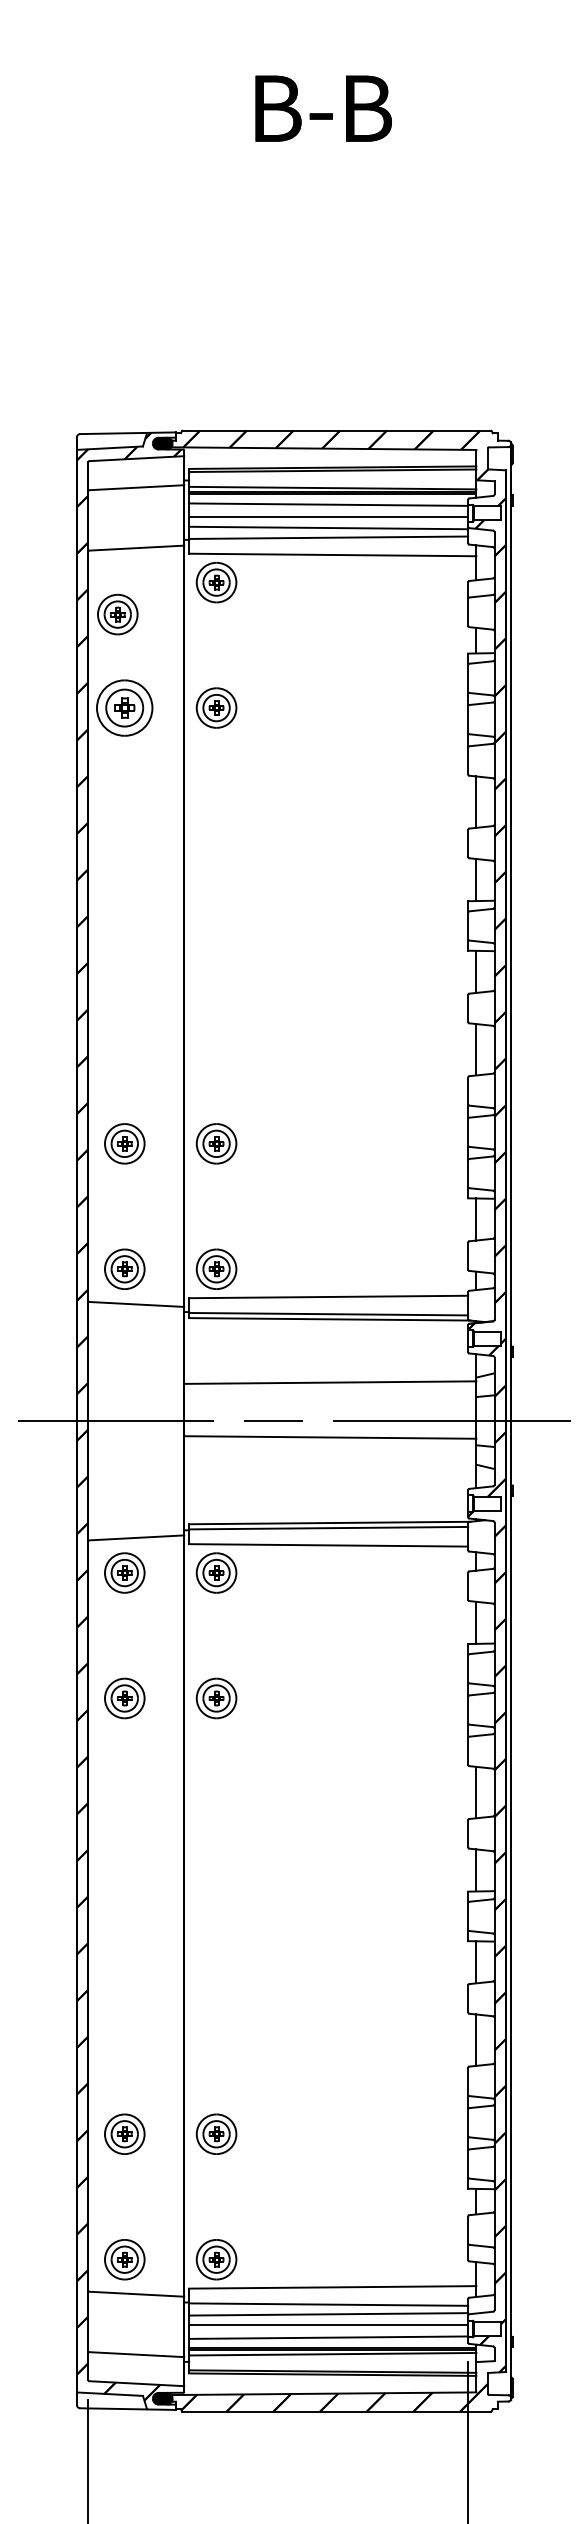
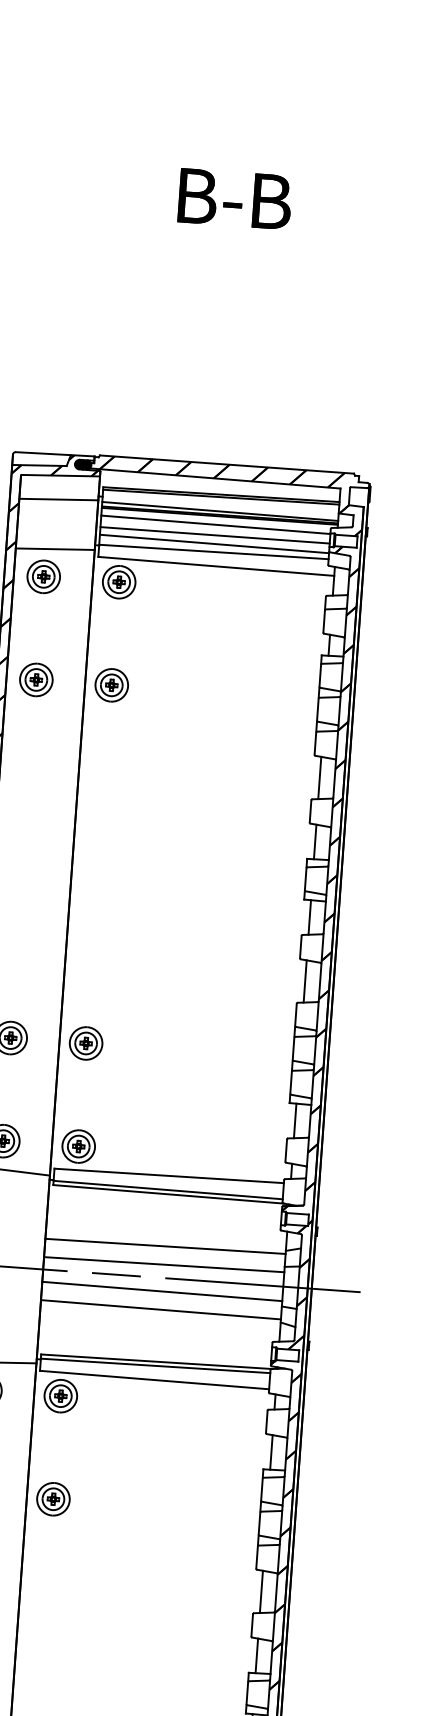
part: (117, 614) -> (43, 576), moved
part: (124, 707) -> (36, 679), size x0.71
line: (330, 1404) -> (164, 1264), added
line: (330, 1459) -> (161, 1309), added

